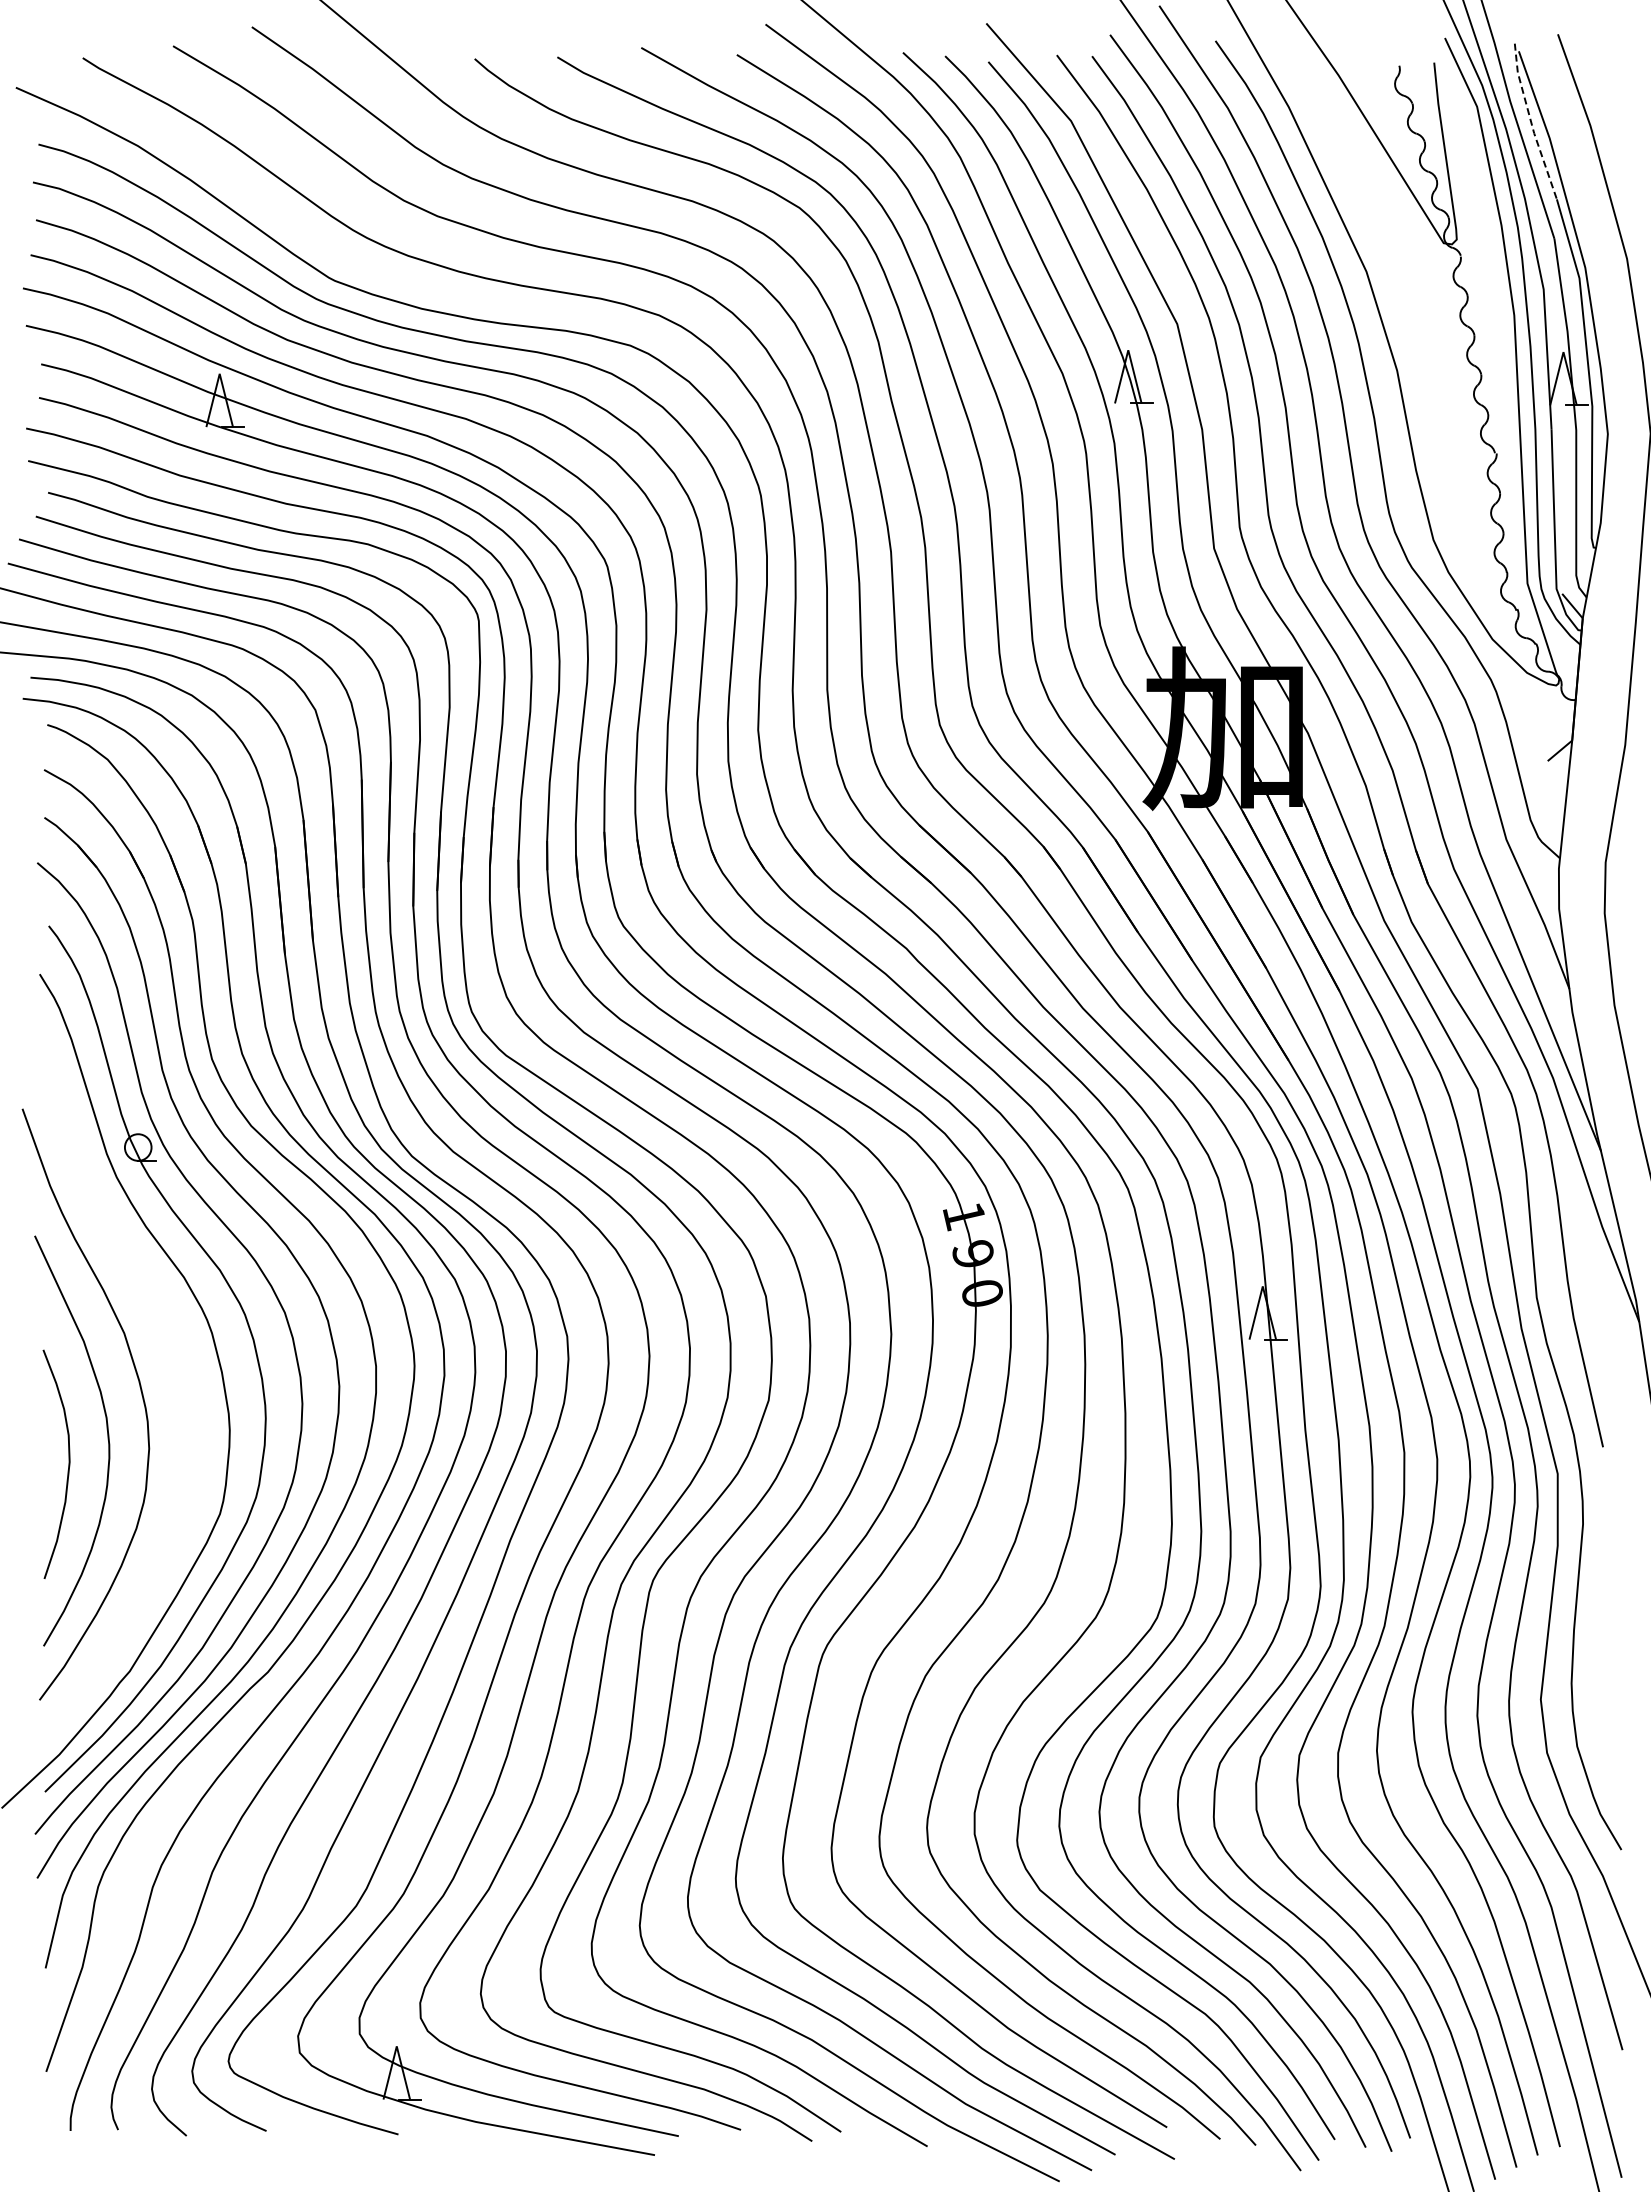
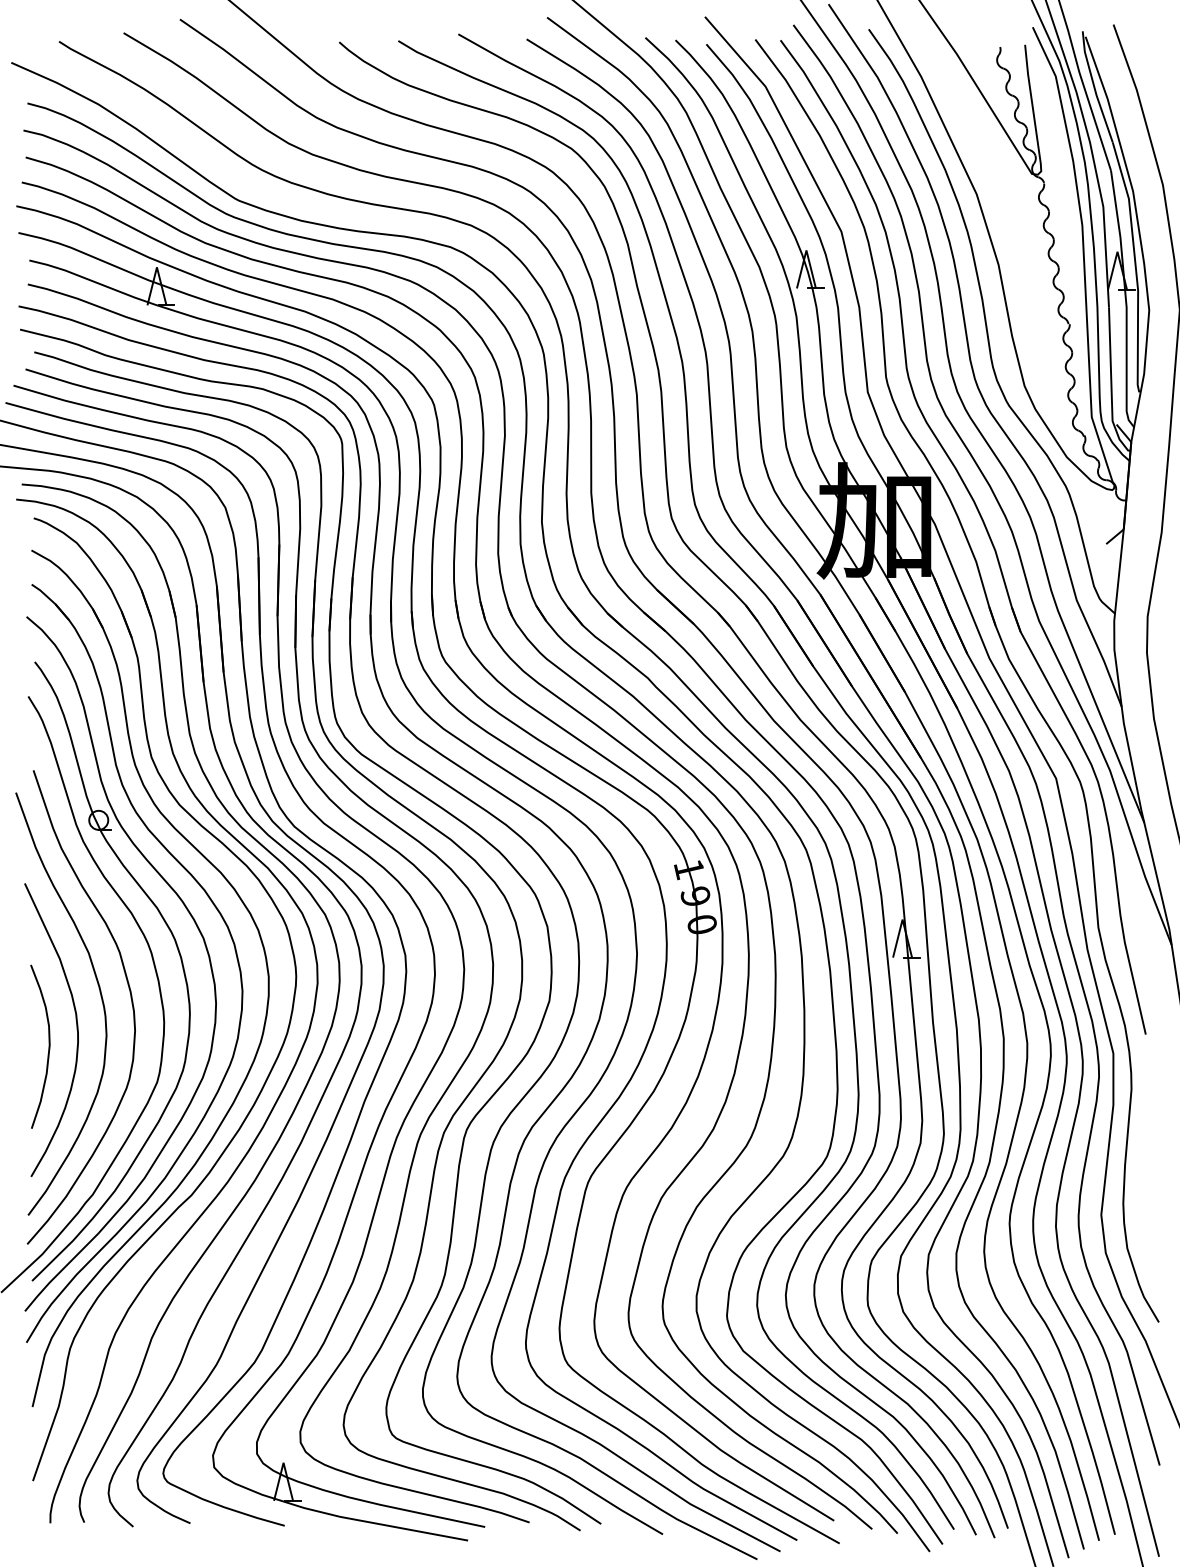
line: (1531, 122) -> (1094, 87), dashed -> solid
curve: (183, 1398) -> (131, 999), added

